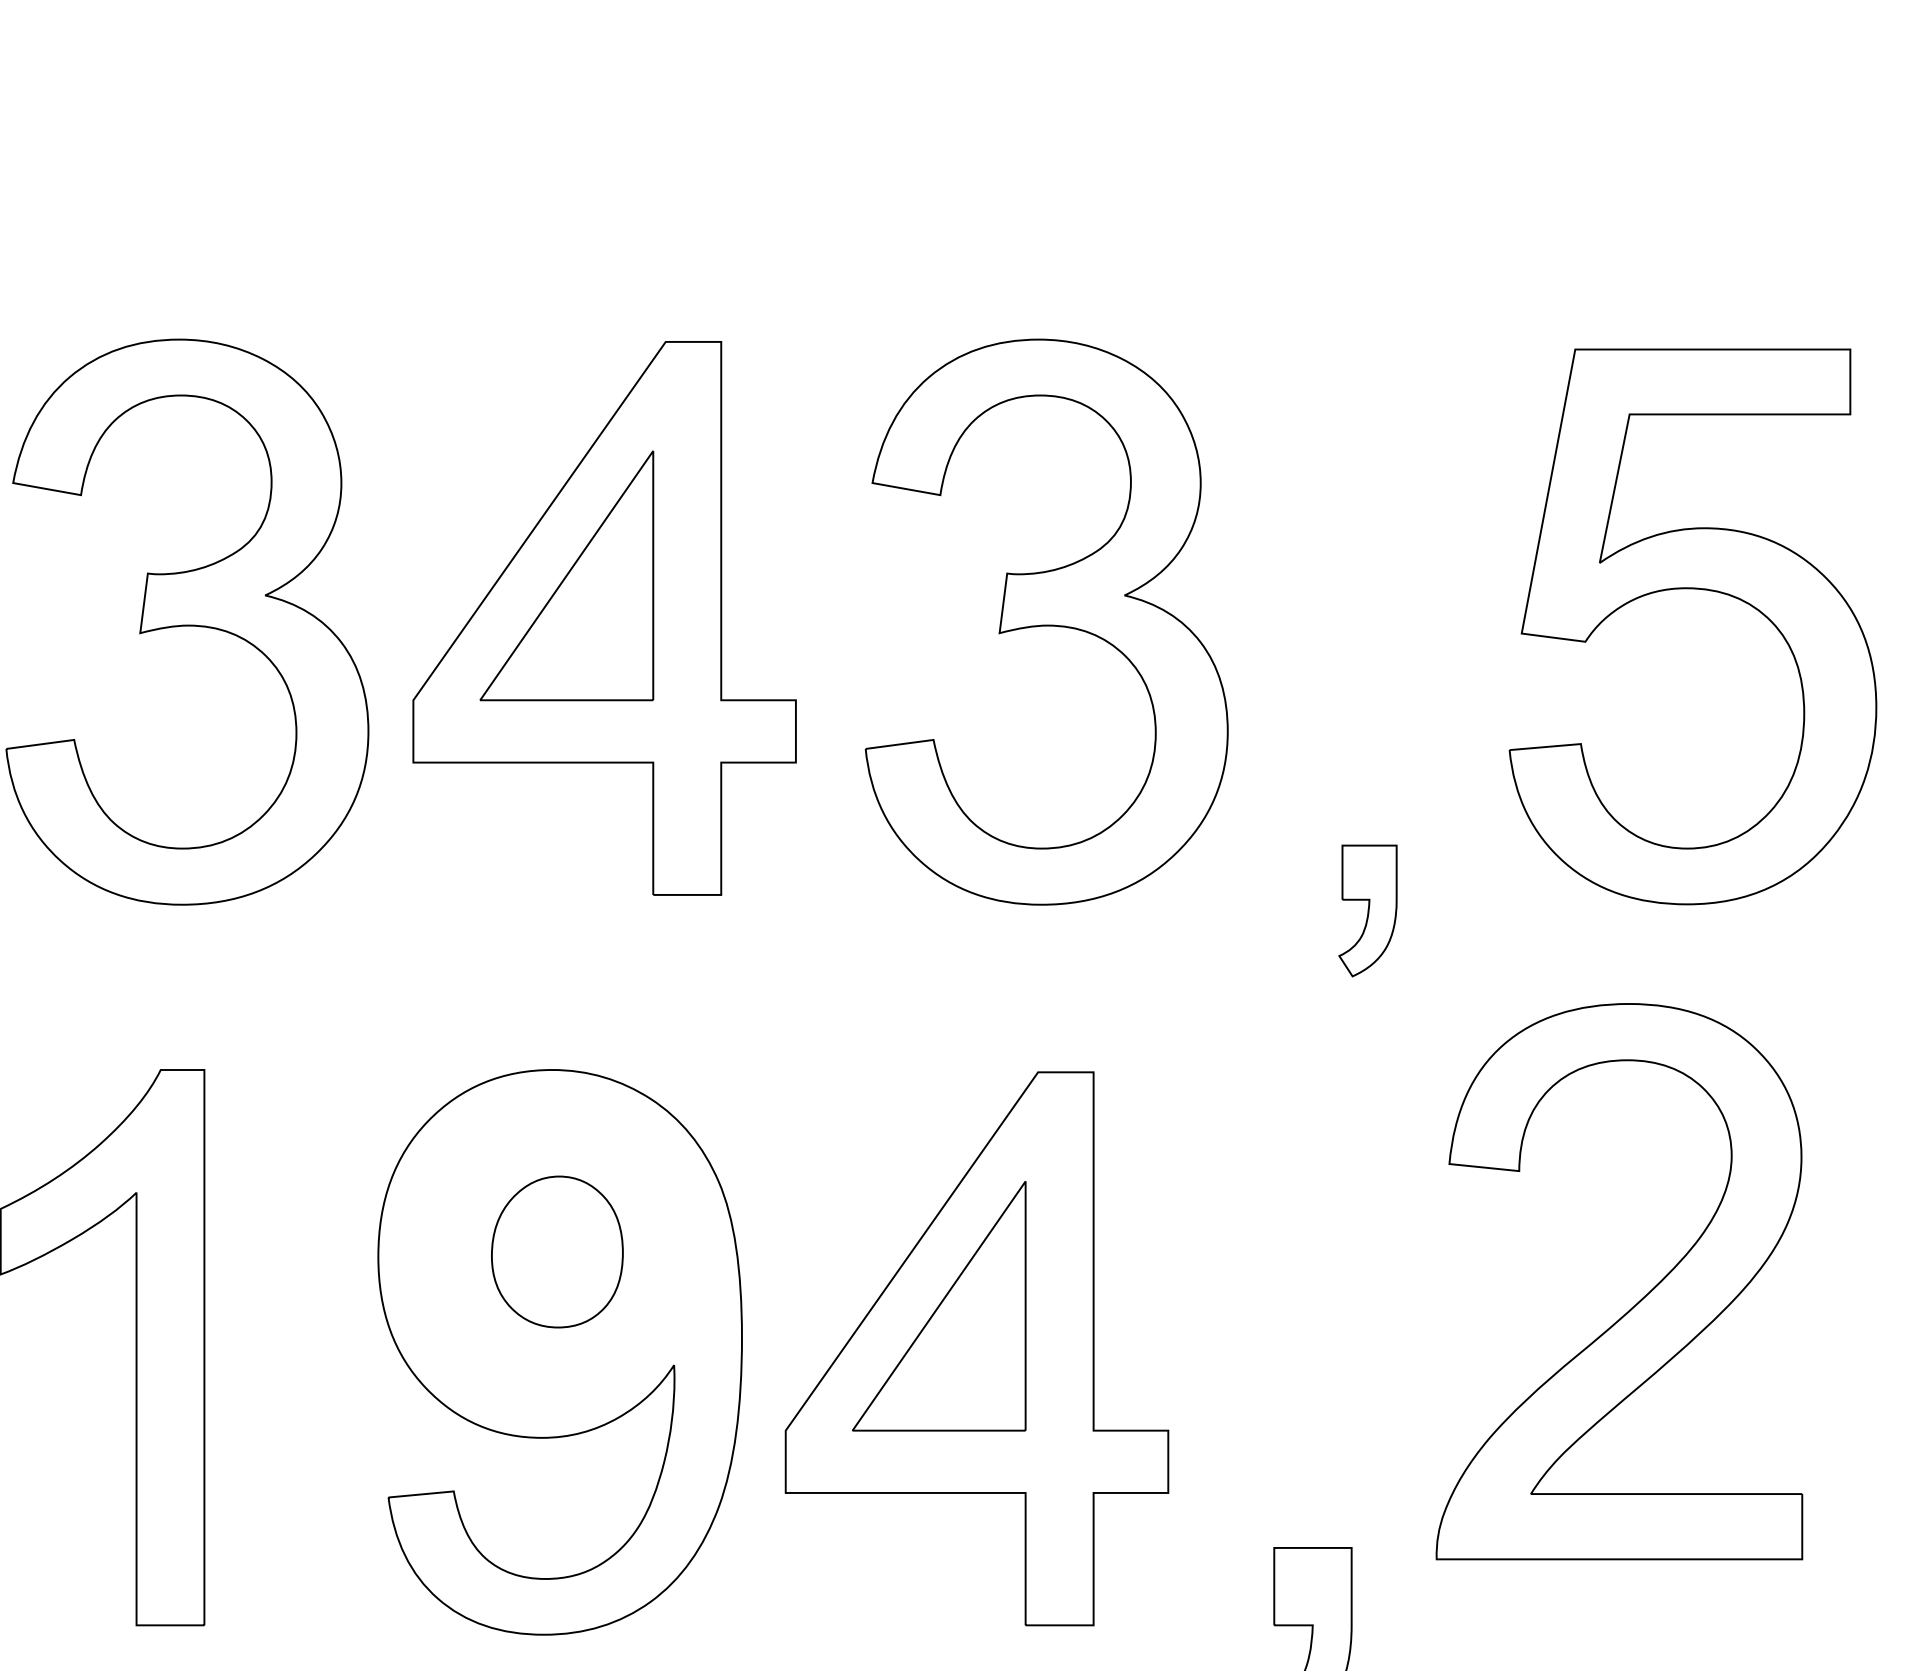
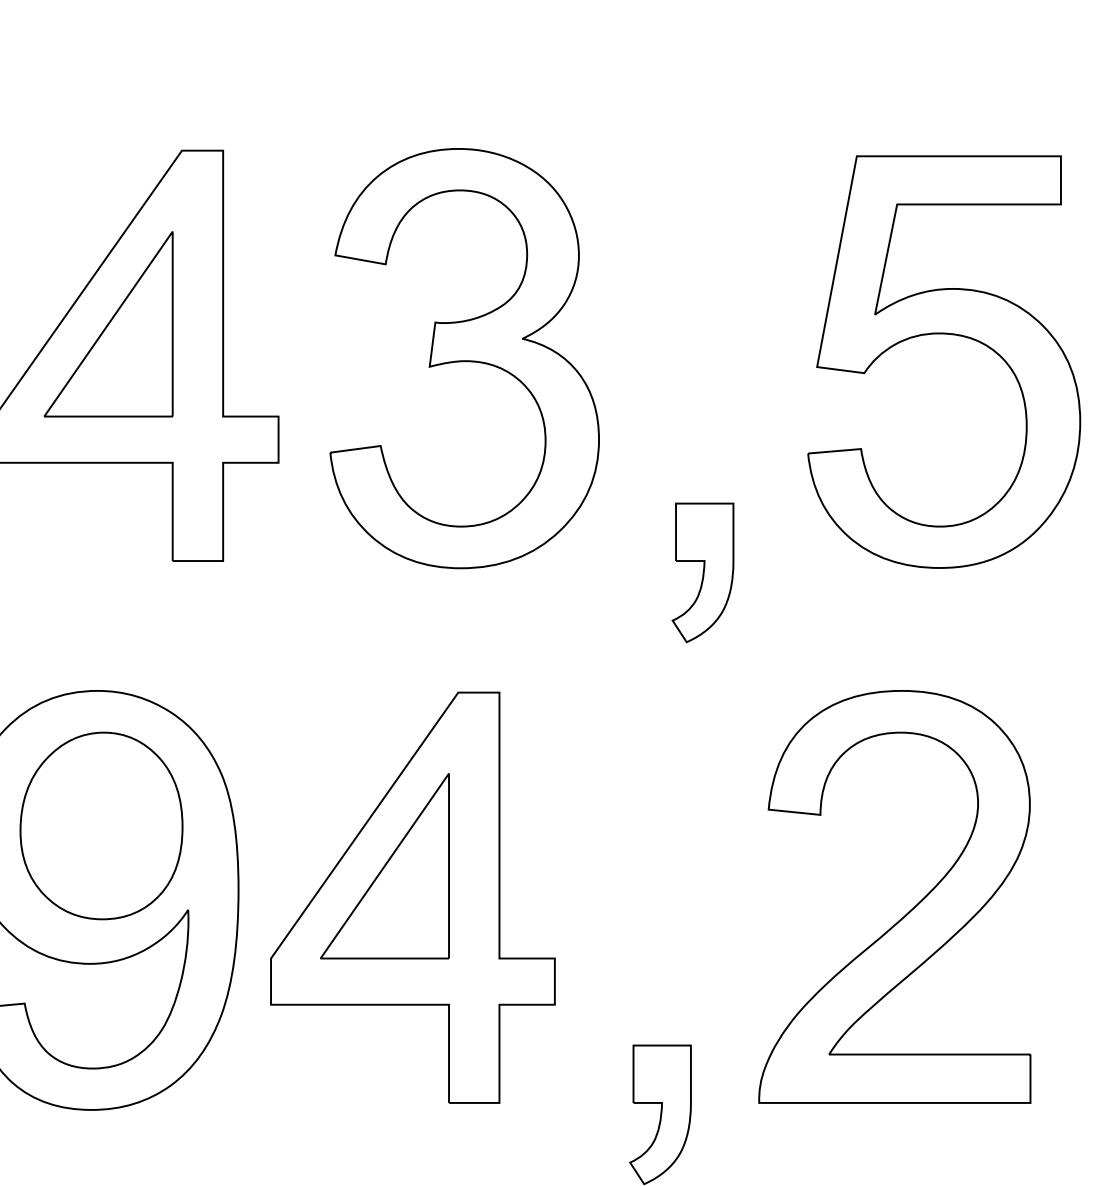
part: (1367, 910) -> (702, 572), size x1.43
part: (557, 1251) -> (101, 825), size x1.67
part: (1639, 1300) -> (909, 910), moved

